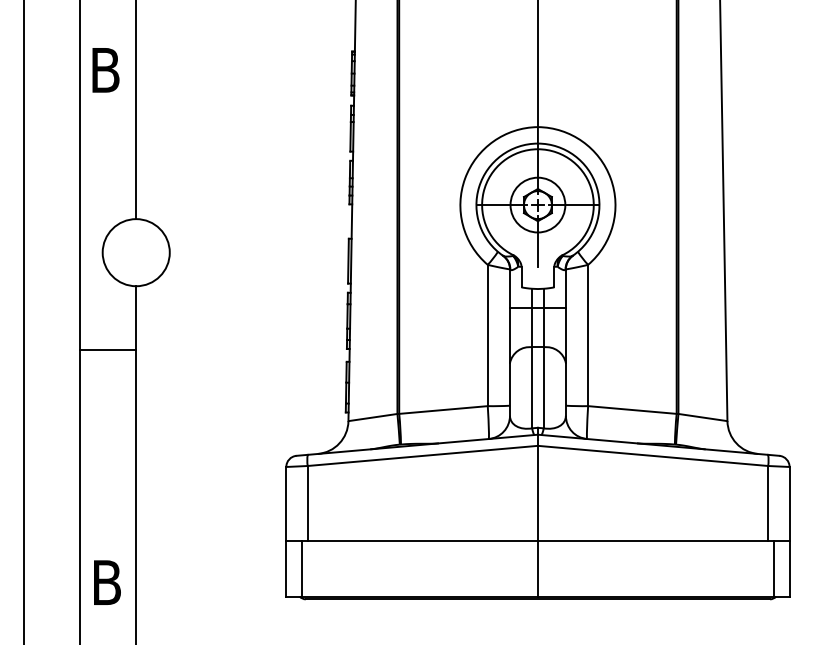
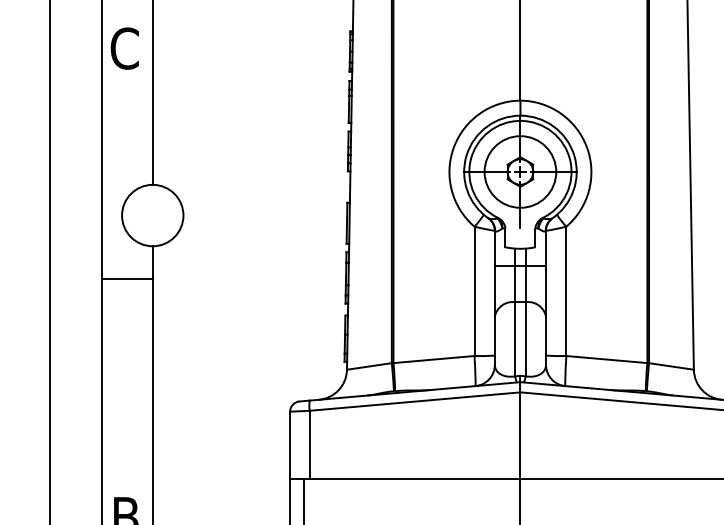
text: (105, 70) -> (124, 48), B -> C
circle: (537, 204) -> (520, 171), size x1.43
line: (108, 349) -> (127, 278), moved

